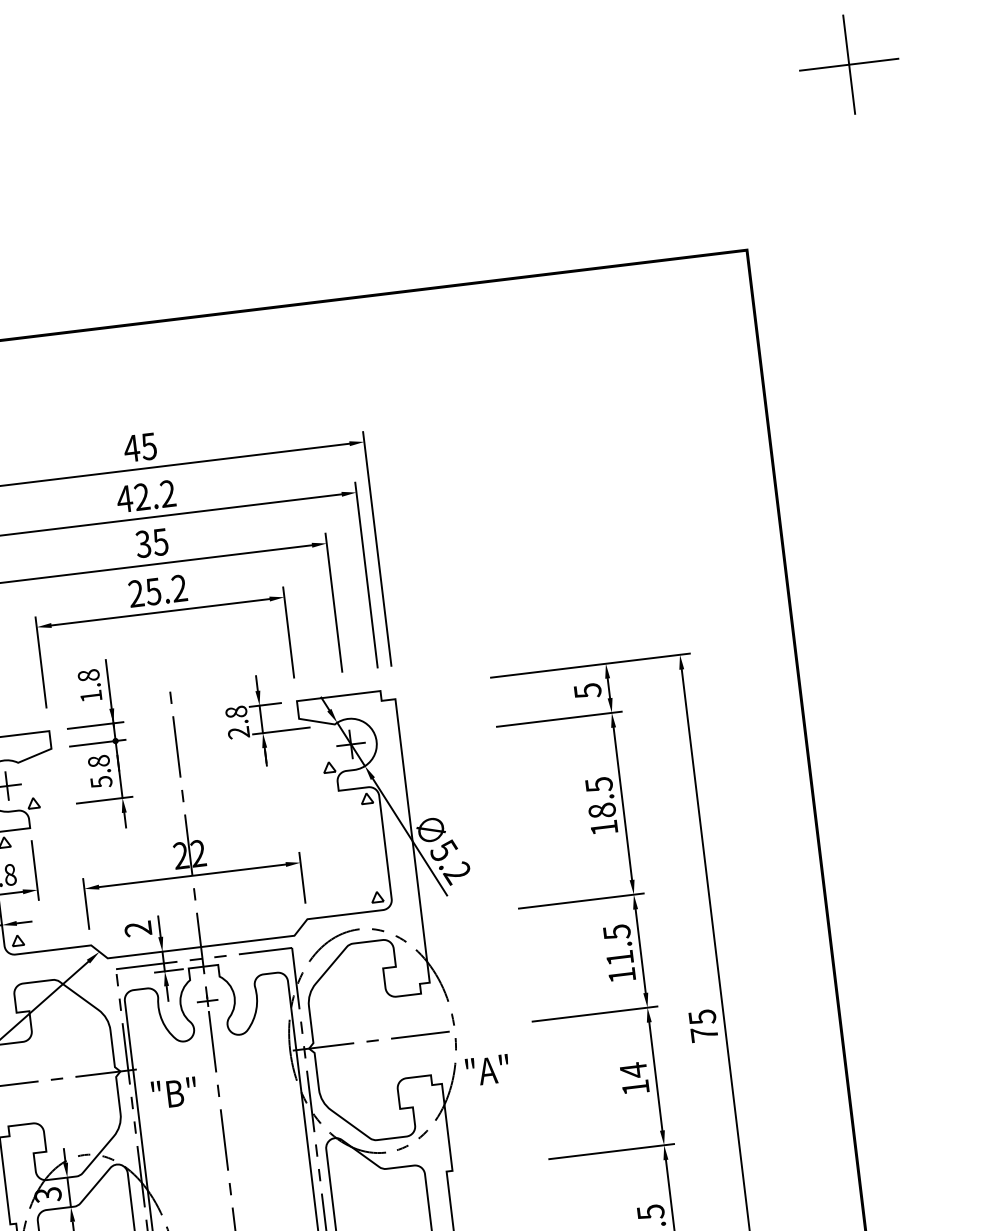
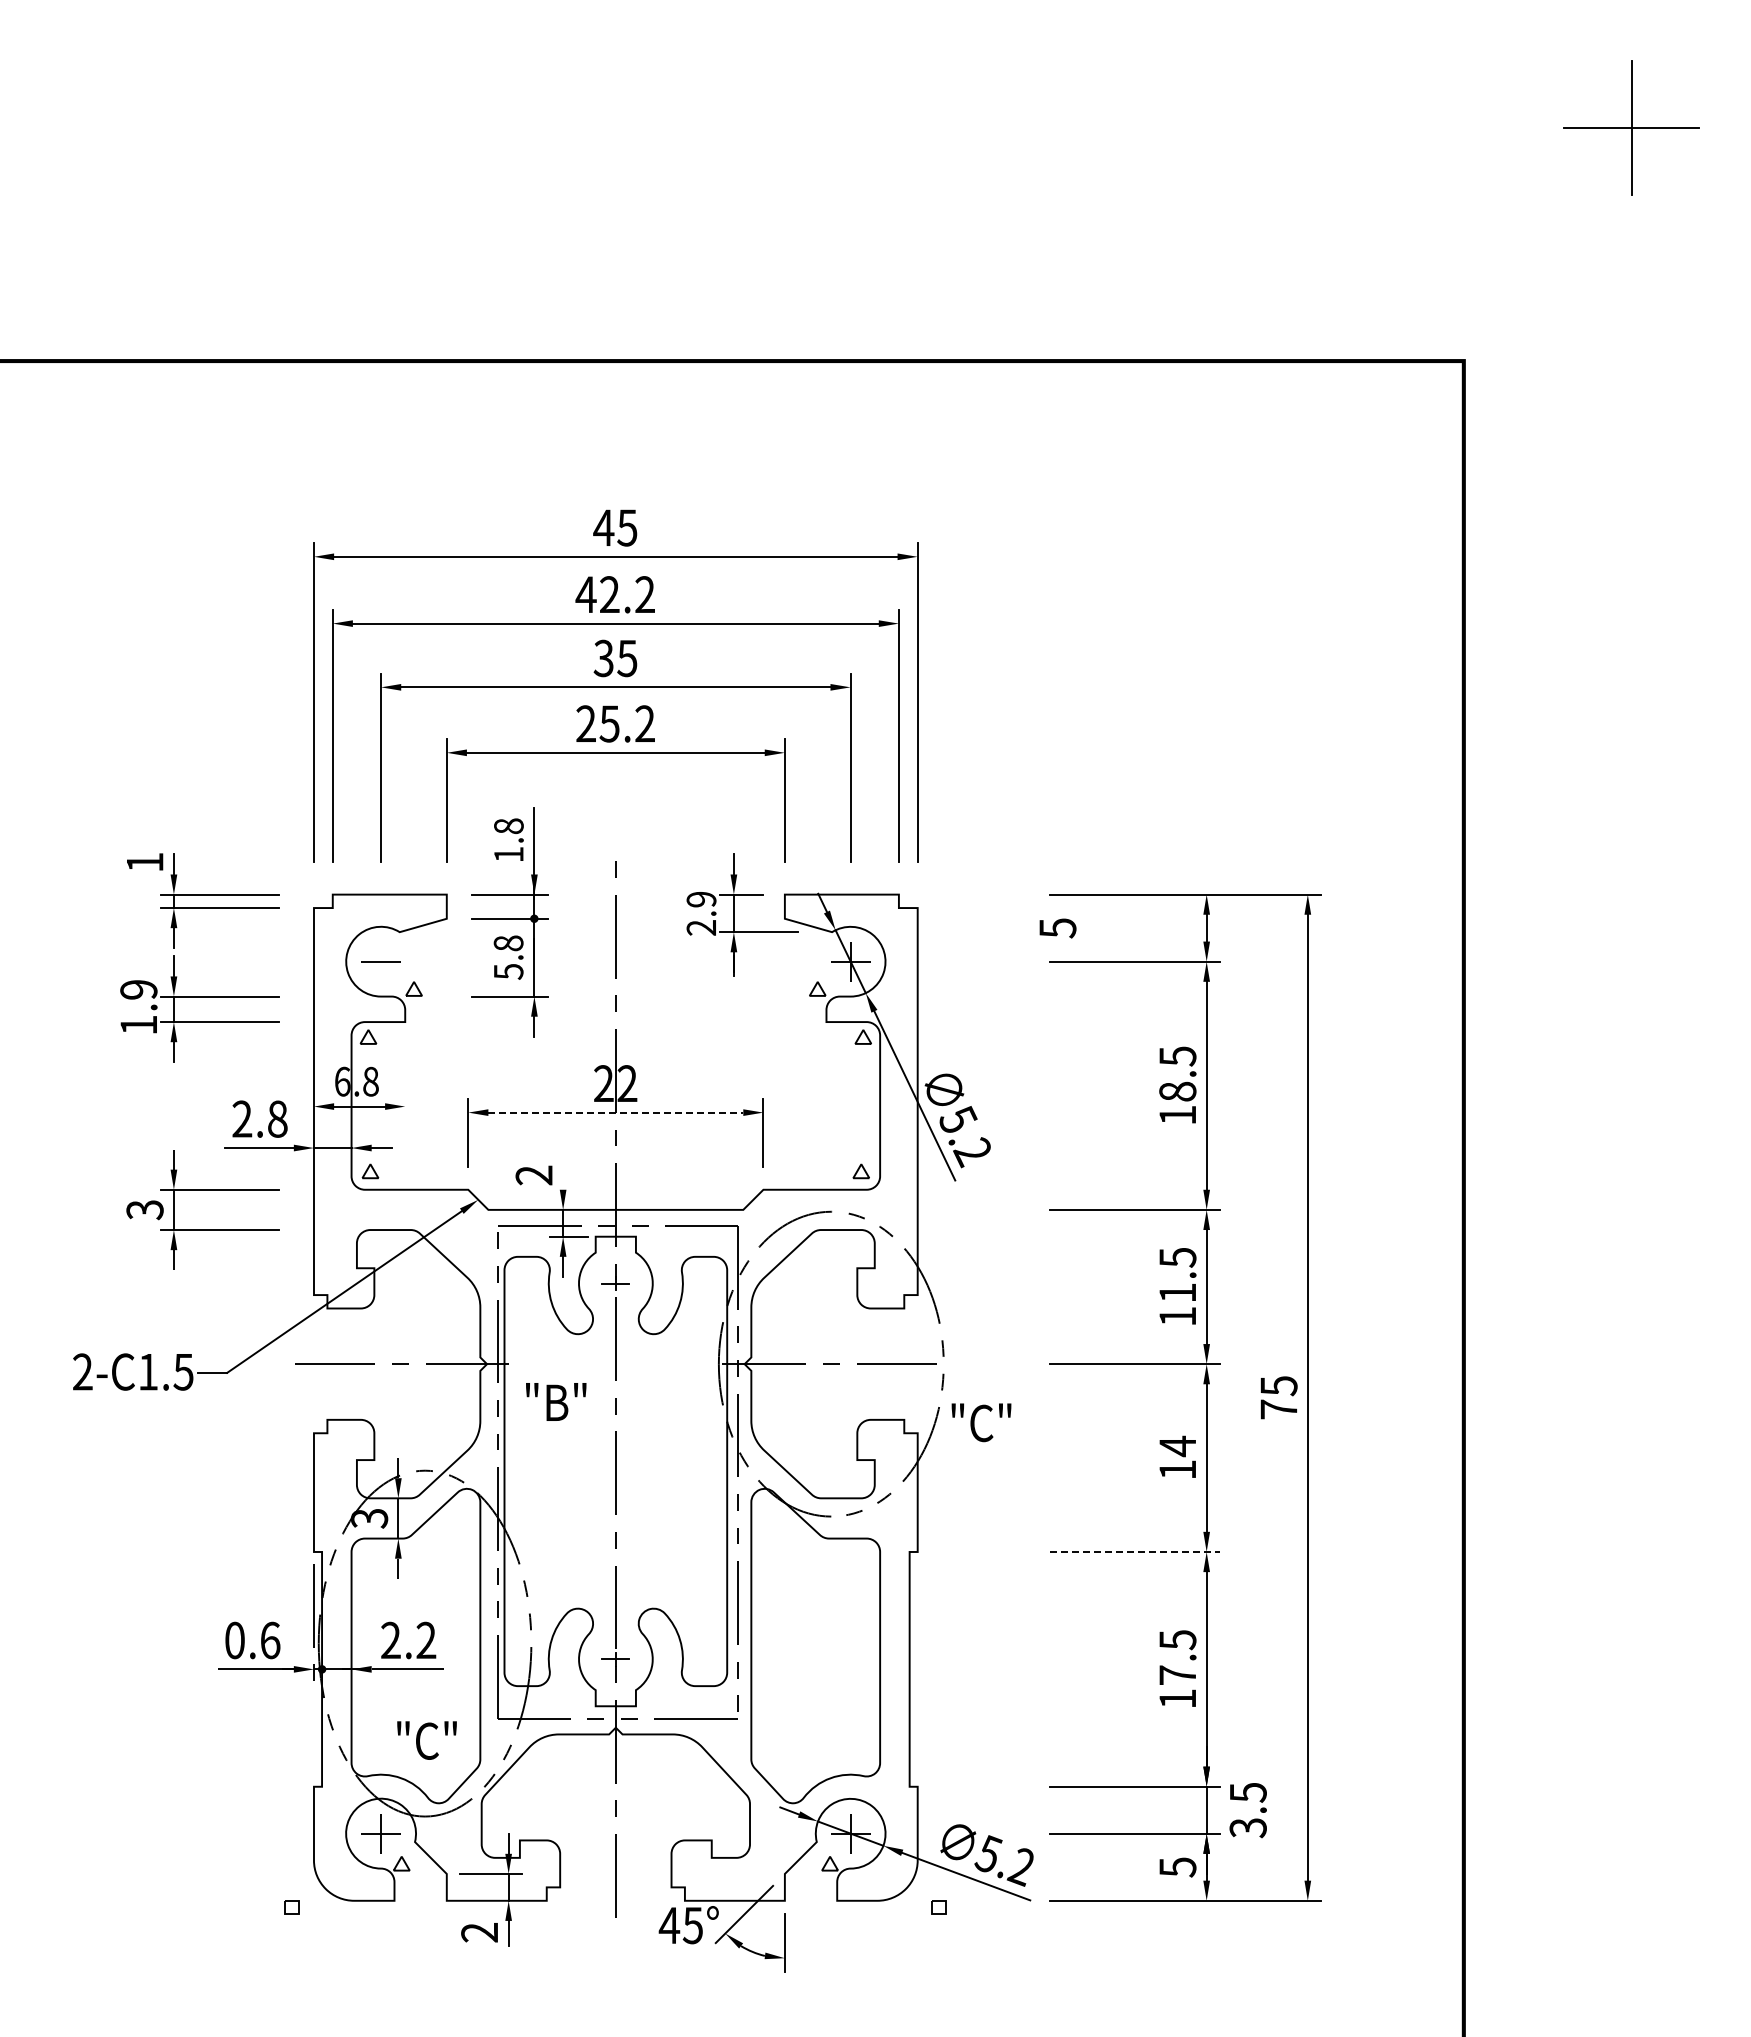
text: (587, 691) -> (1057, 928), moved
text: (236, 712) -> (701, 899), 2.8 -> 2.9
line: (7, 785) -> (381, 961), removed
line: (35, 870) -> (405, 1079), removed
line: (192, 875) -> (616, 1112), solid -> dashed
line: (159, 926) -> (563, 1175), removed
text: (487, 1070) -> (981, 1422), "A" -> "C"
line: (612, 1151) -> (1135, 1551), solid -> dashed

